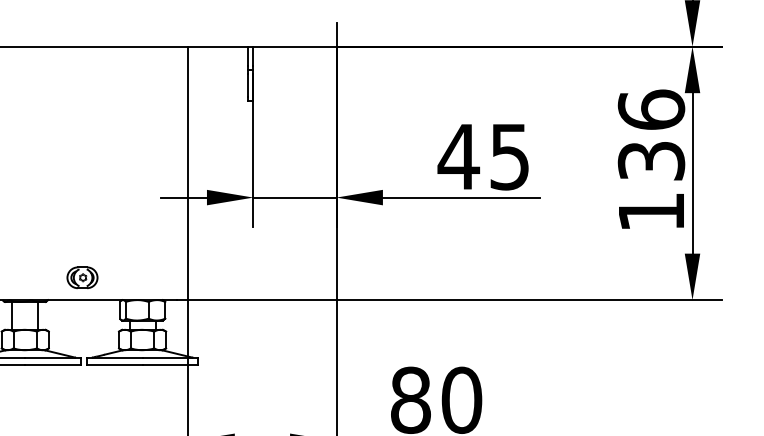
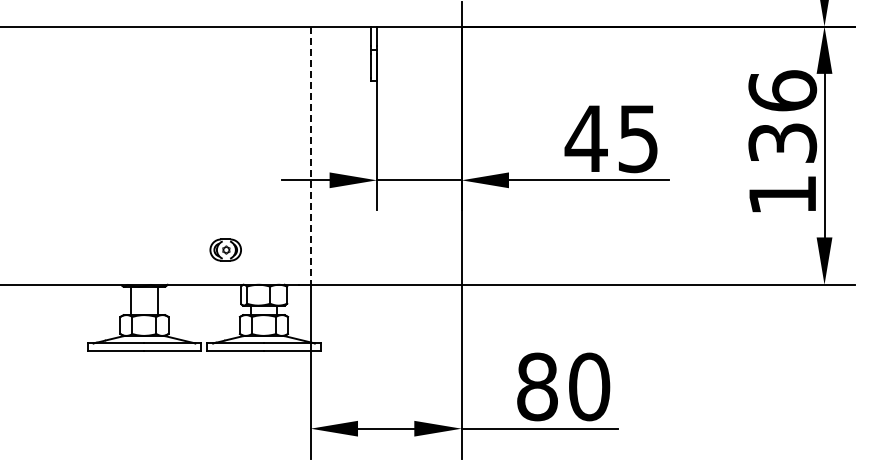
line: (188, 174) -> (310, 156), solid -> dashed
part: (82, 277) -> (225, 249), moved

